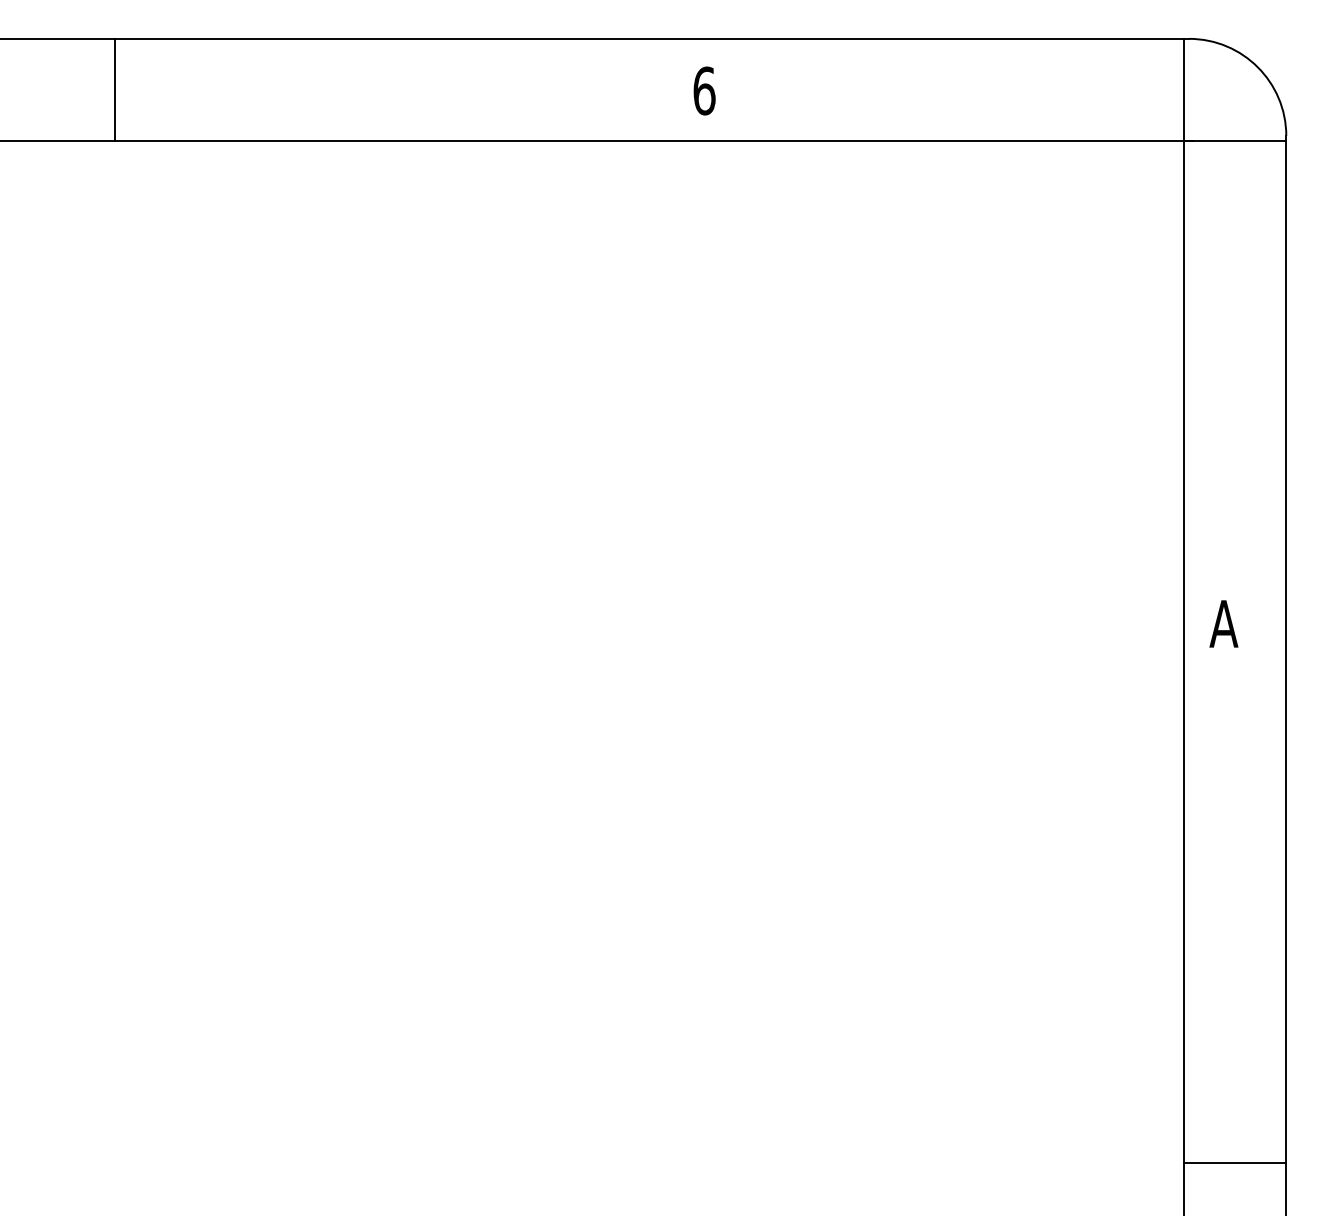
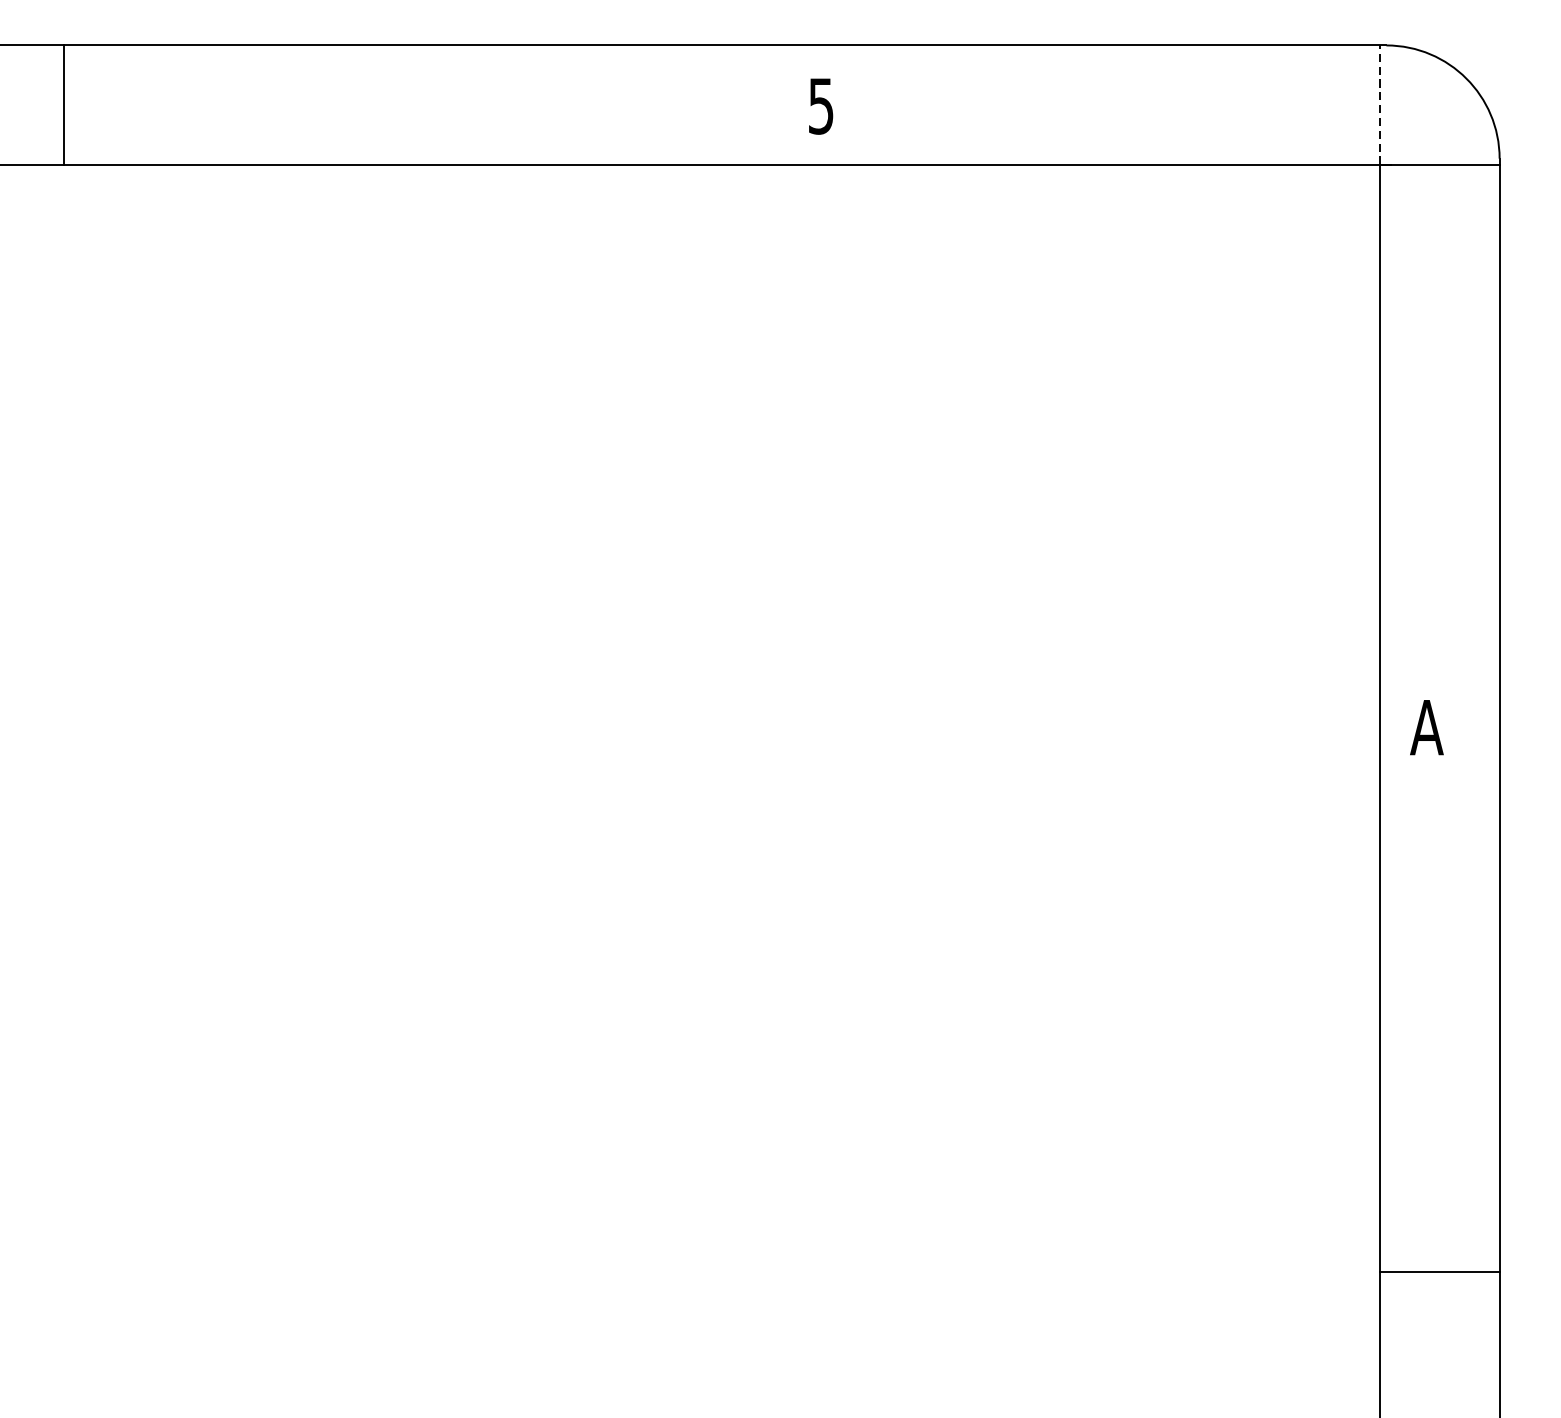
line: (114, 89) -> (63, 104), moved
line: (1184, 89) -> (1380, 104), solid -> dashed
text: (704, 90) -> (821, 105), 6 -> 5
line: (1235, 1163) -> (1440, 1272), moved

